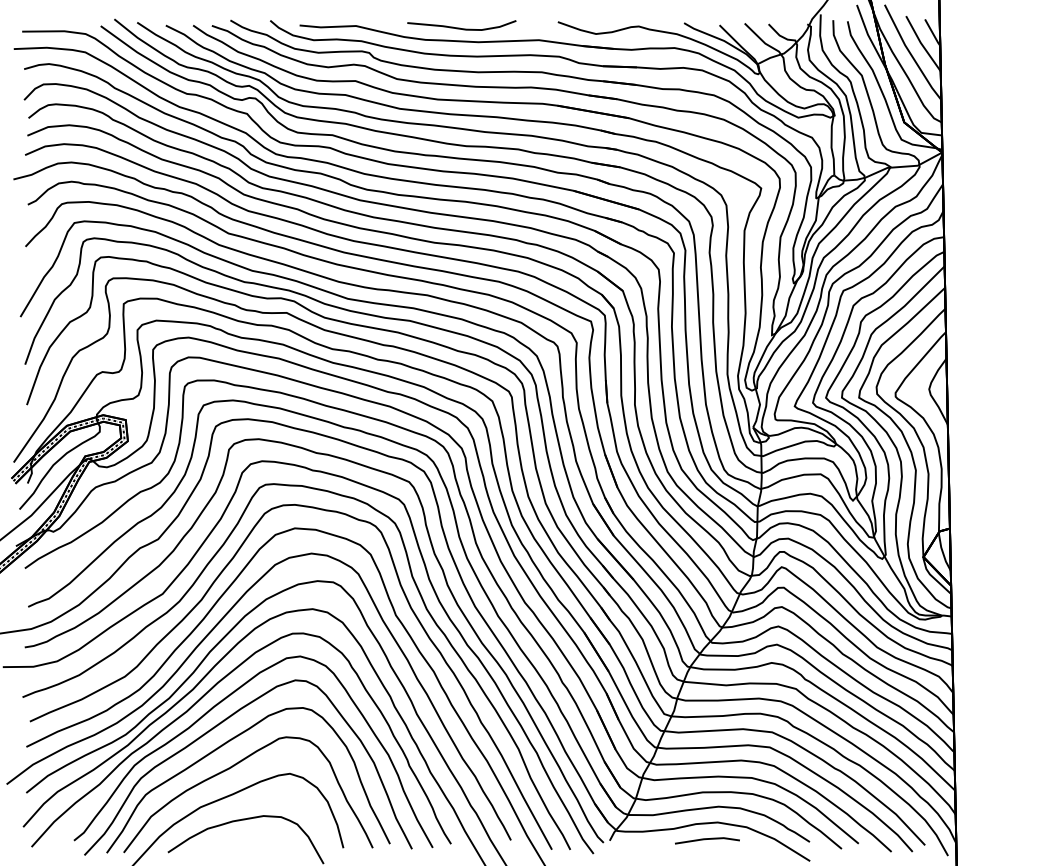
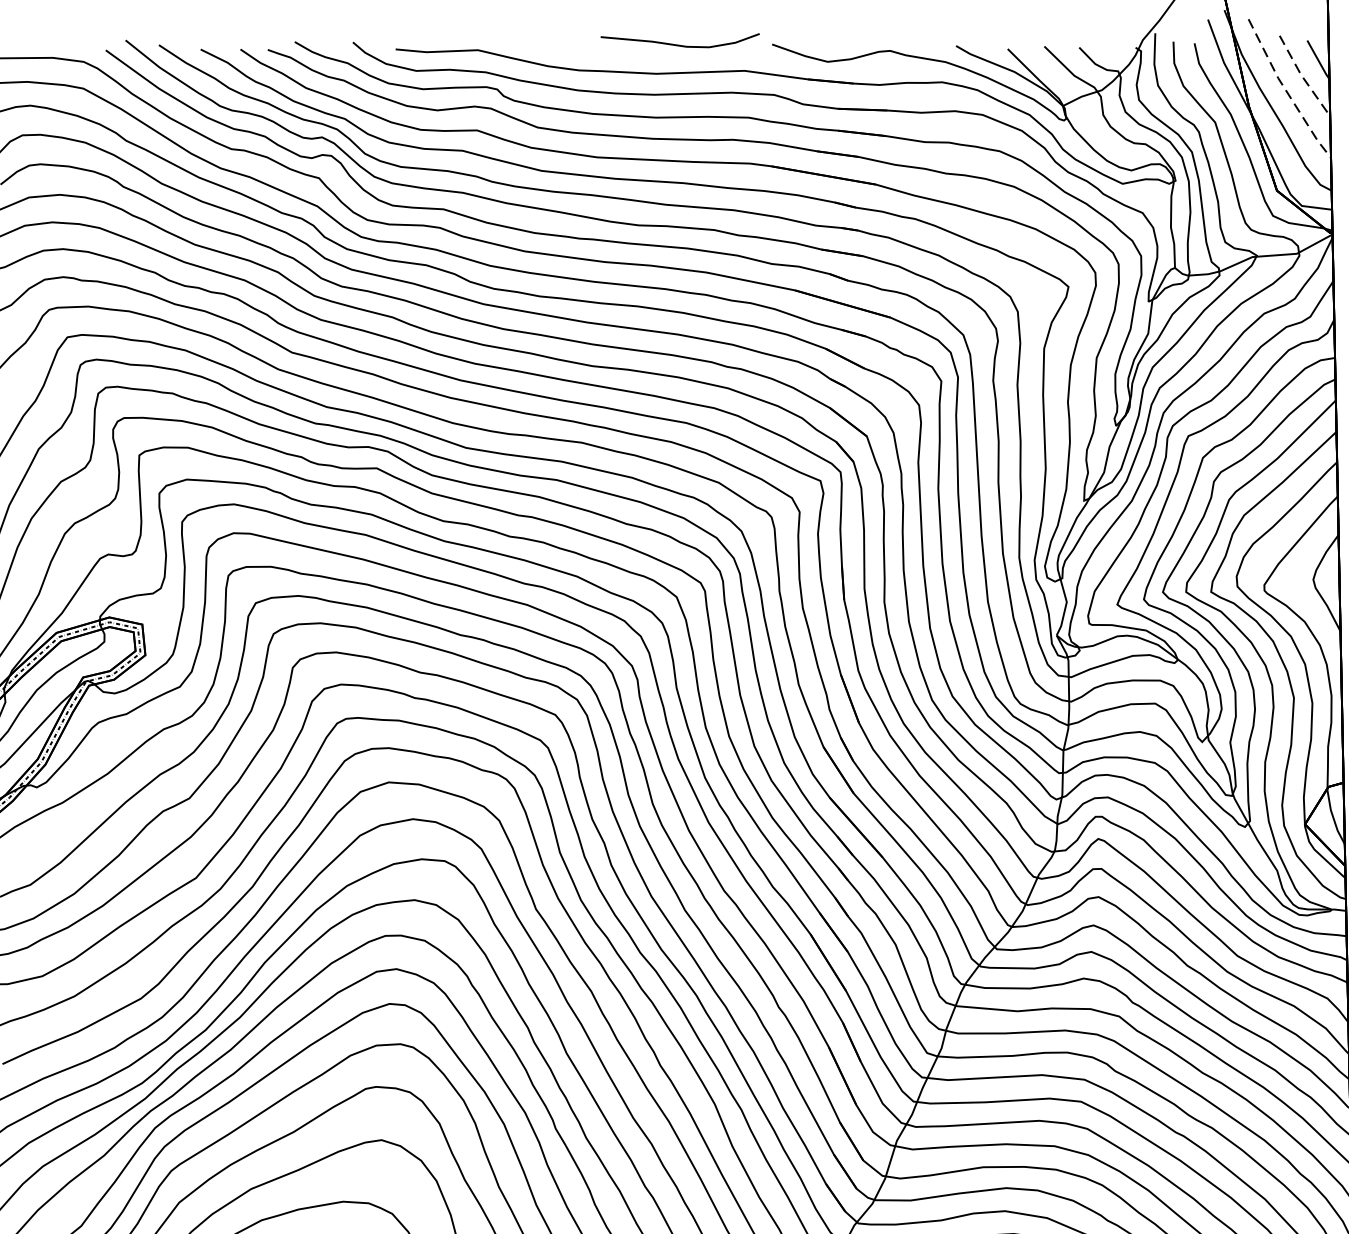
curve: (460, 27) -> (678, 43), moved
line: (921, 44) -> (1302, 77), solid -> dashed
line: (910, 54) -> (1286, 91), solid -> dashed

